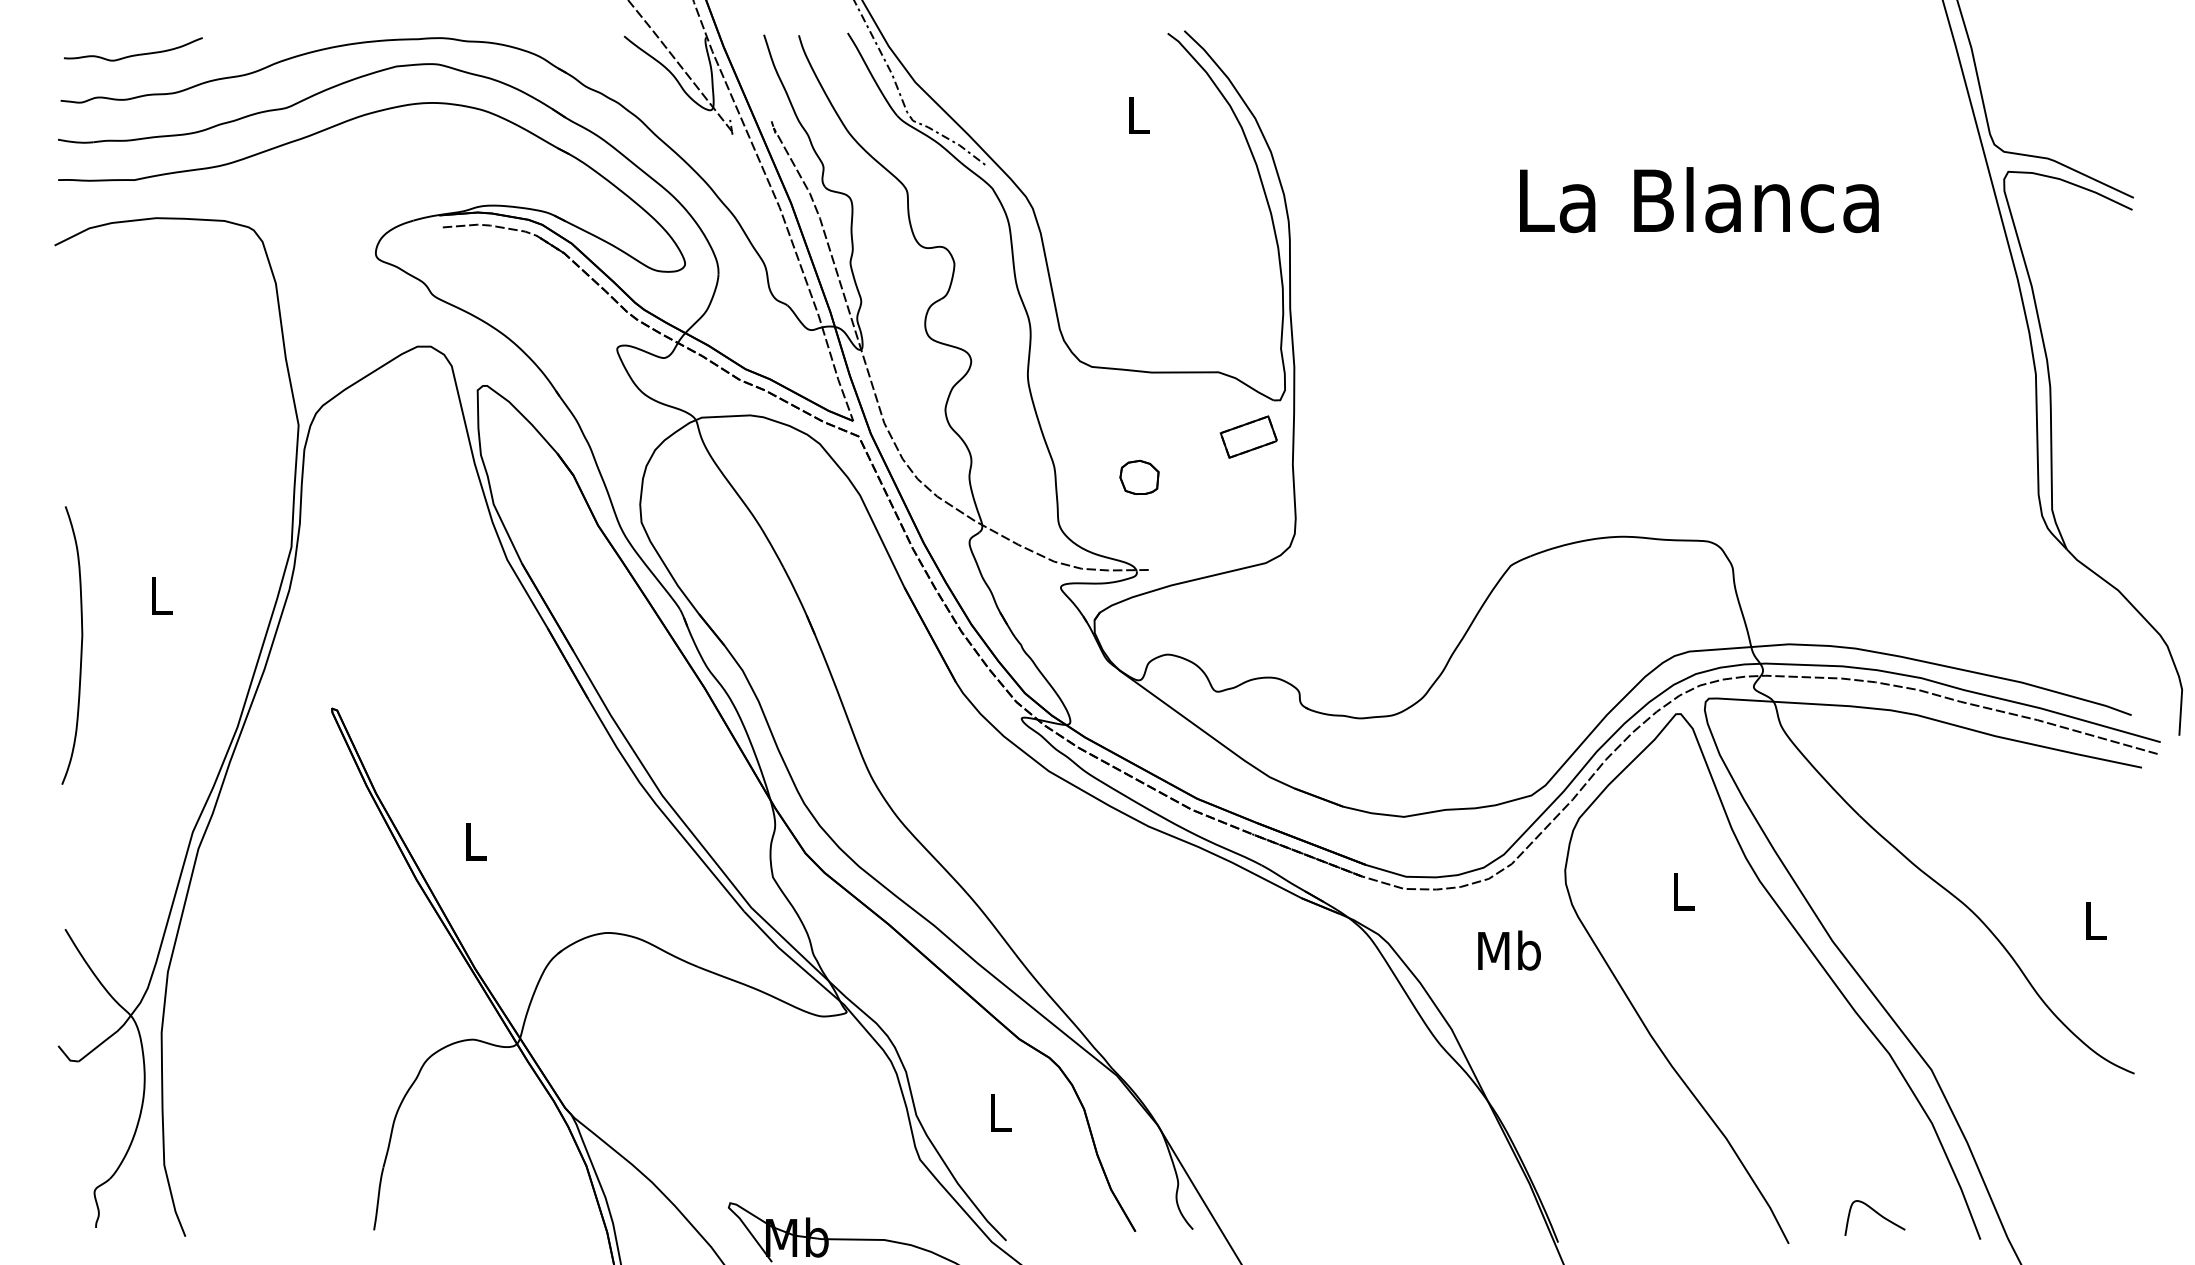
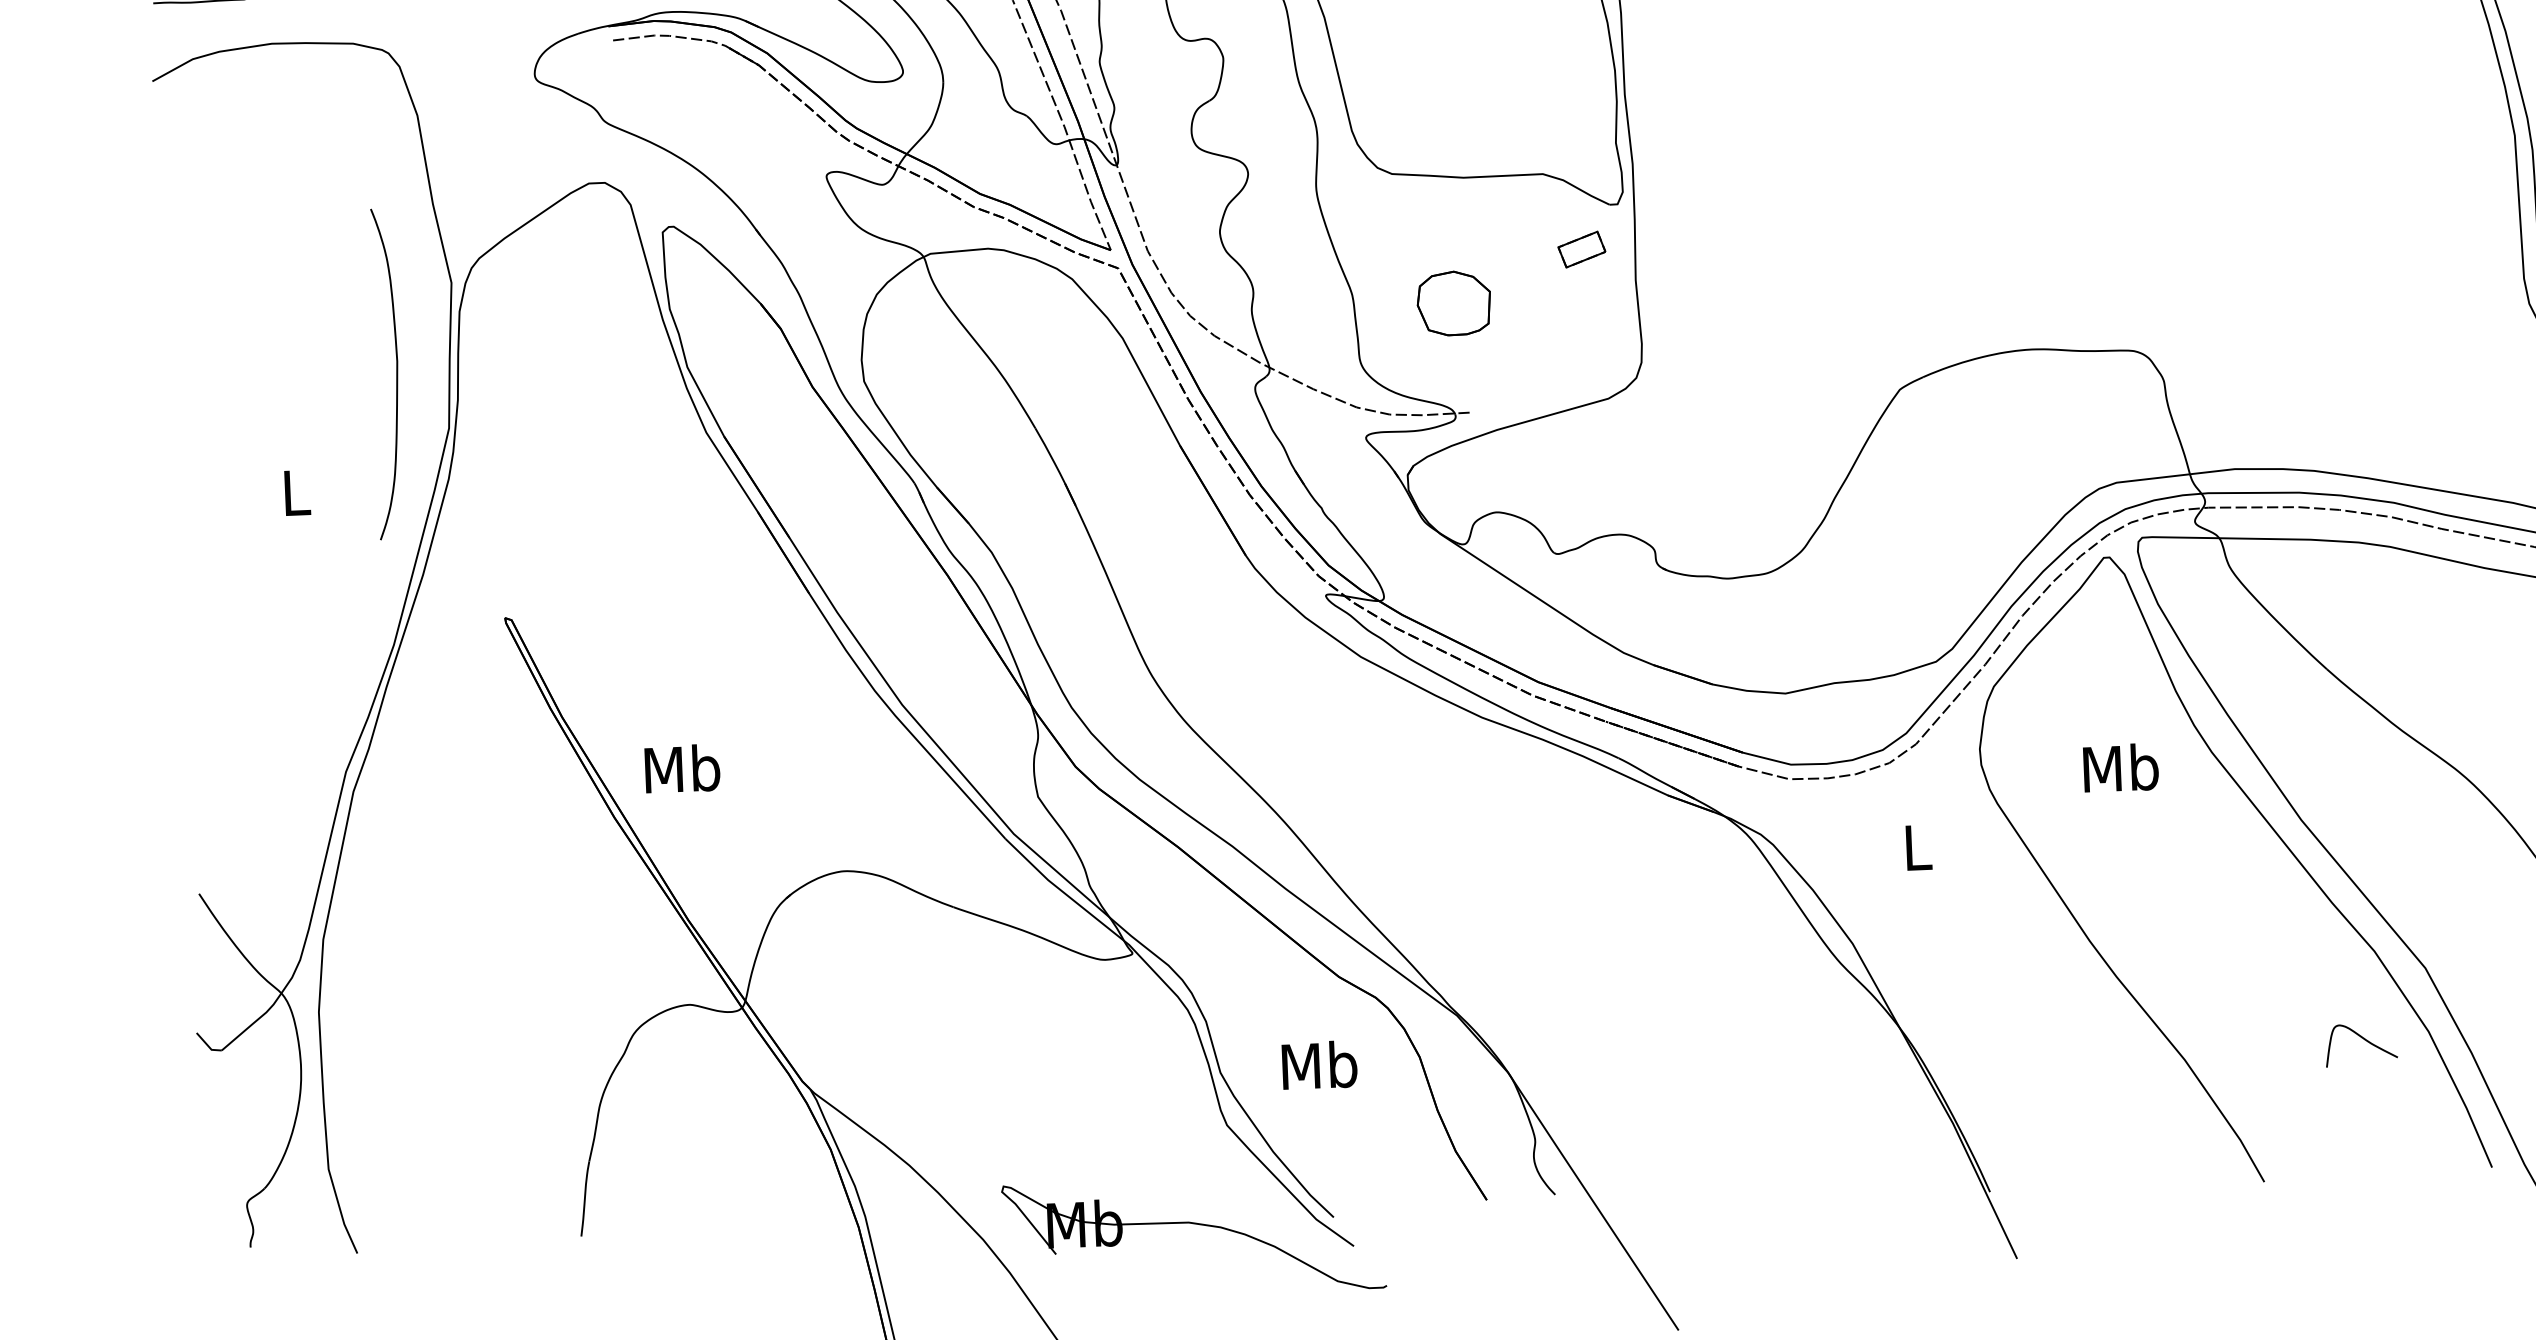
part: (1248, 436) -> (1581, 248), size x0.7
part: (1139, 476) -> (1453, 301), size x1.6
curve: (80, 647) -> (395, 376), moved
text: (475, 841) -> (682, 769), L -> Mb
text: (1682, 891) -> (2120, 768), L -> Mb
text: (1509, 950) -> (1917, 847), Mb -> L
text: (999, 1112) -> (1319, 1065), L -> Mb
curve: (1877, 1214) -> (2364, 1040), moved

